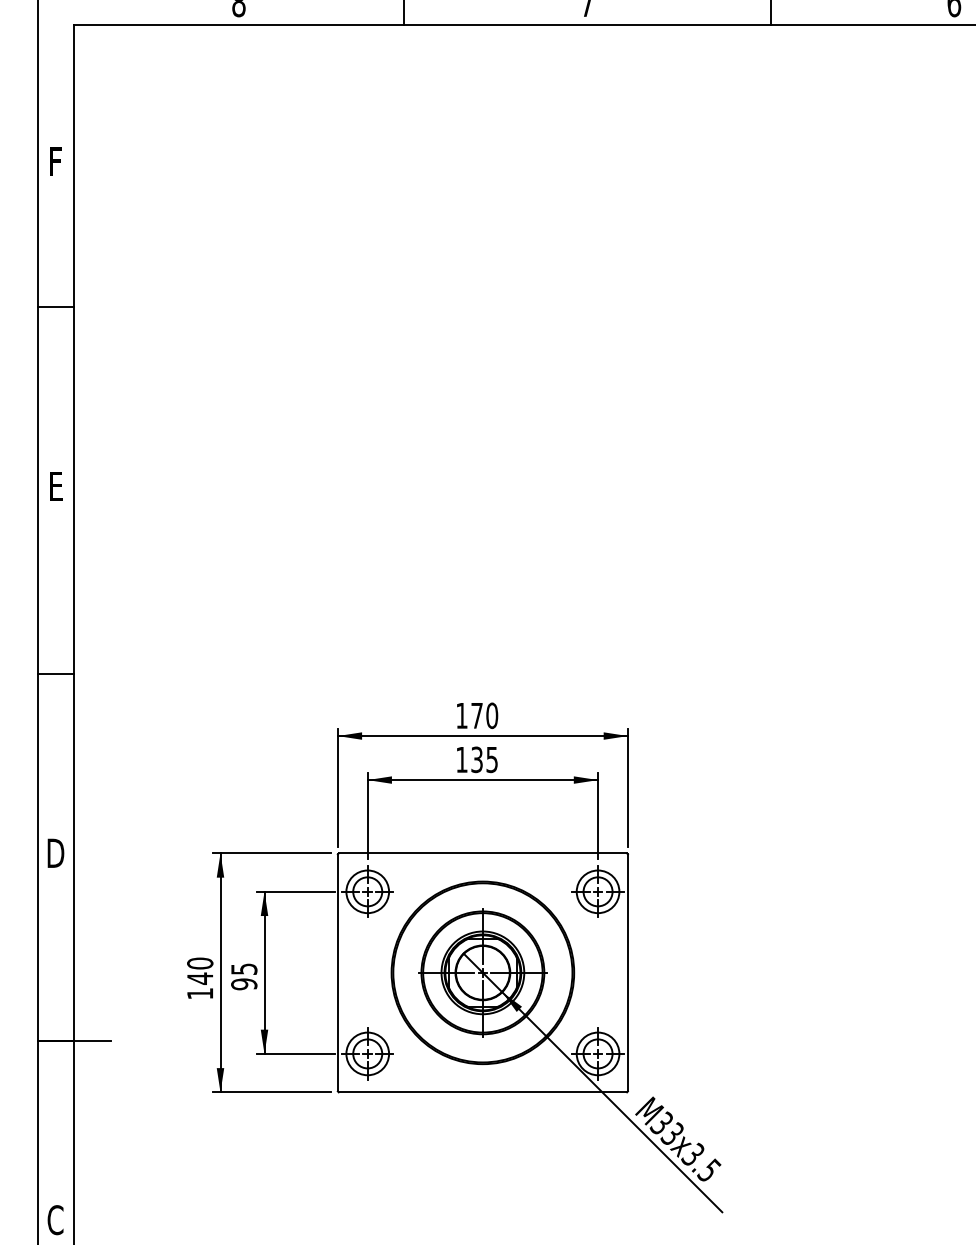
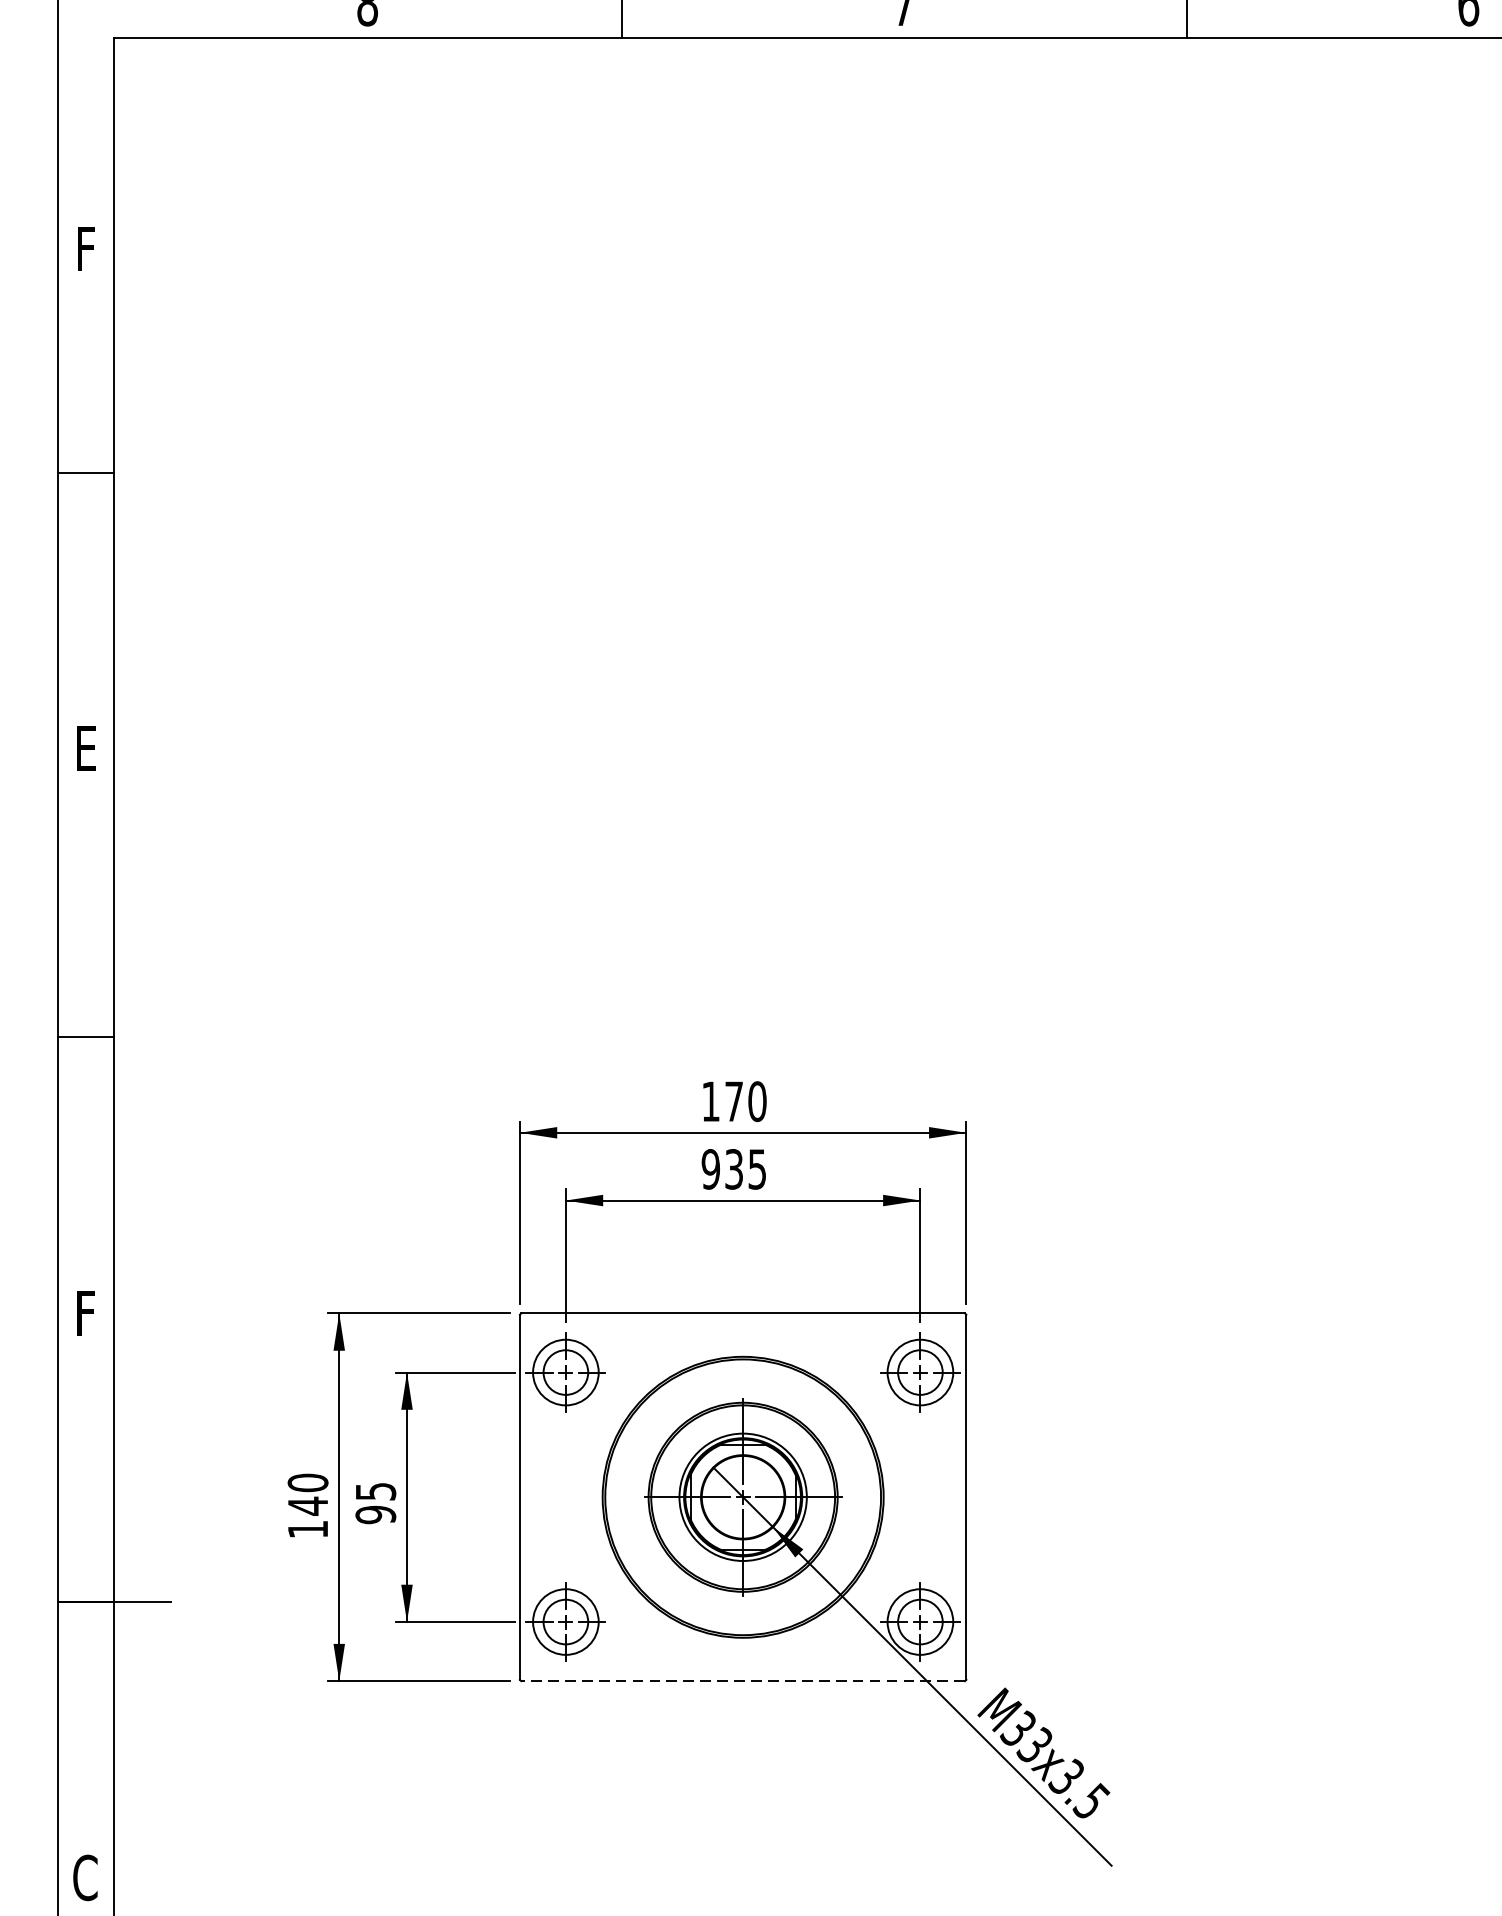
text: (461, 759) -> (710, 1168), 135 -> 935
text: (55, 852) -> (85, 1312), D -> F
line: (482, 1092) -> (742, 1681), solid -> dashed

